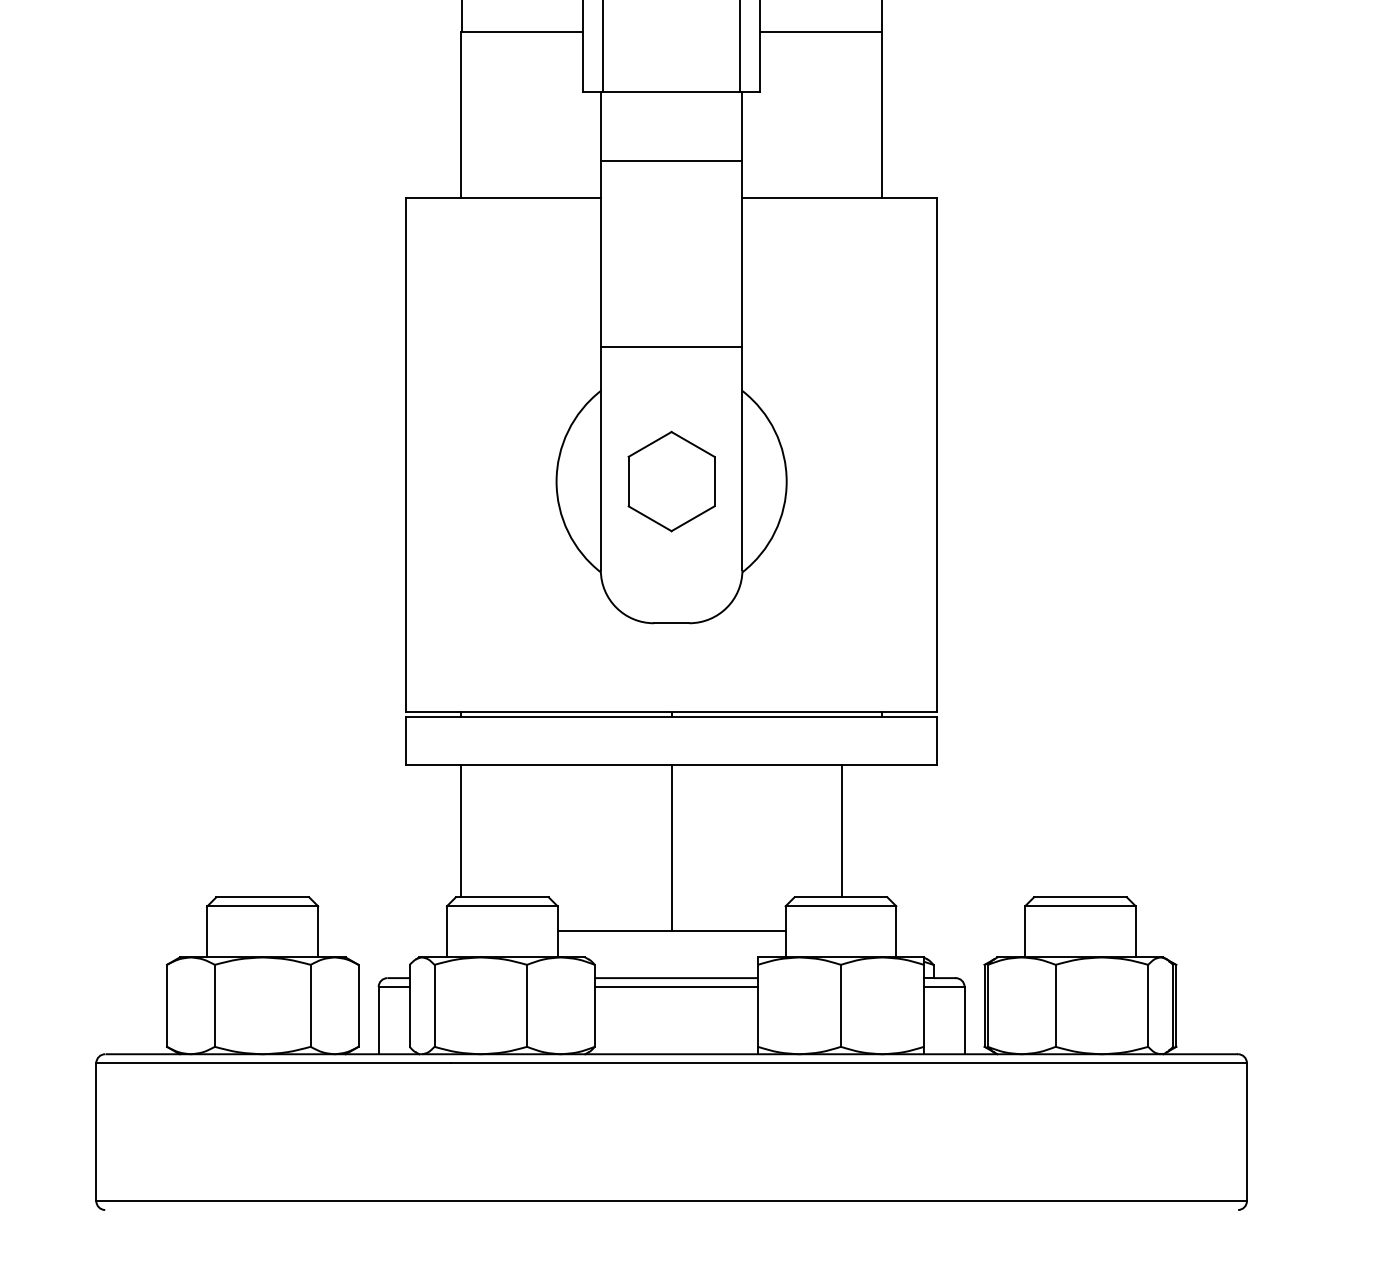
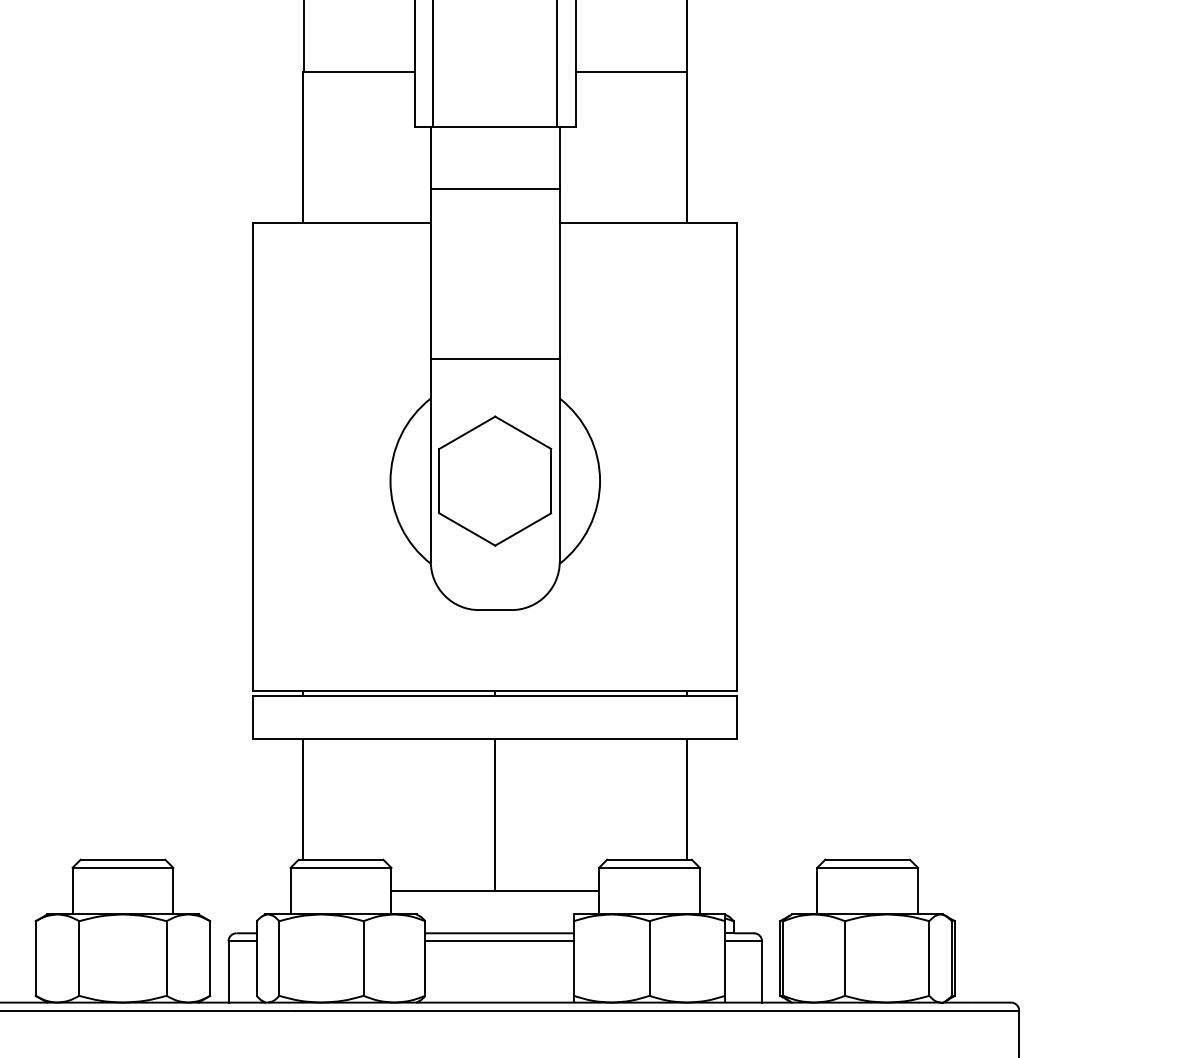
part: (671, 481) -> (495, 481), size x1.43
line: (842, 830) -> (687, 798), moved

